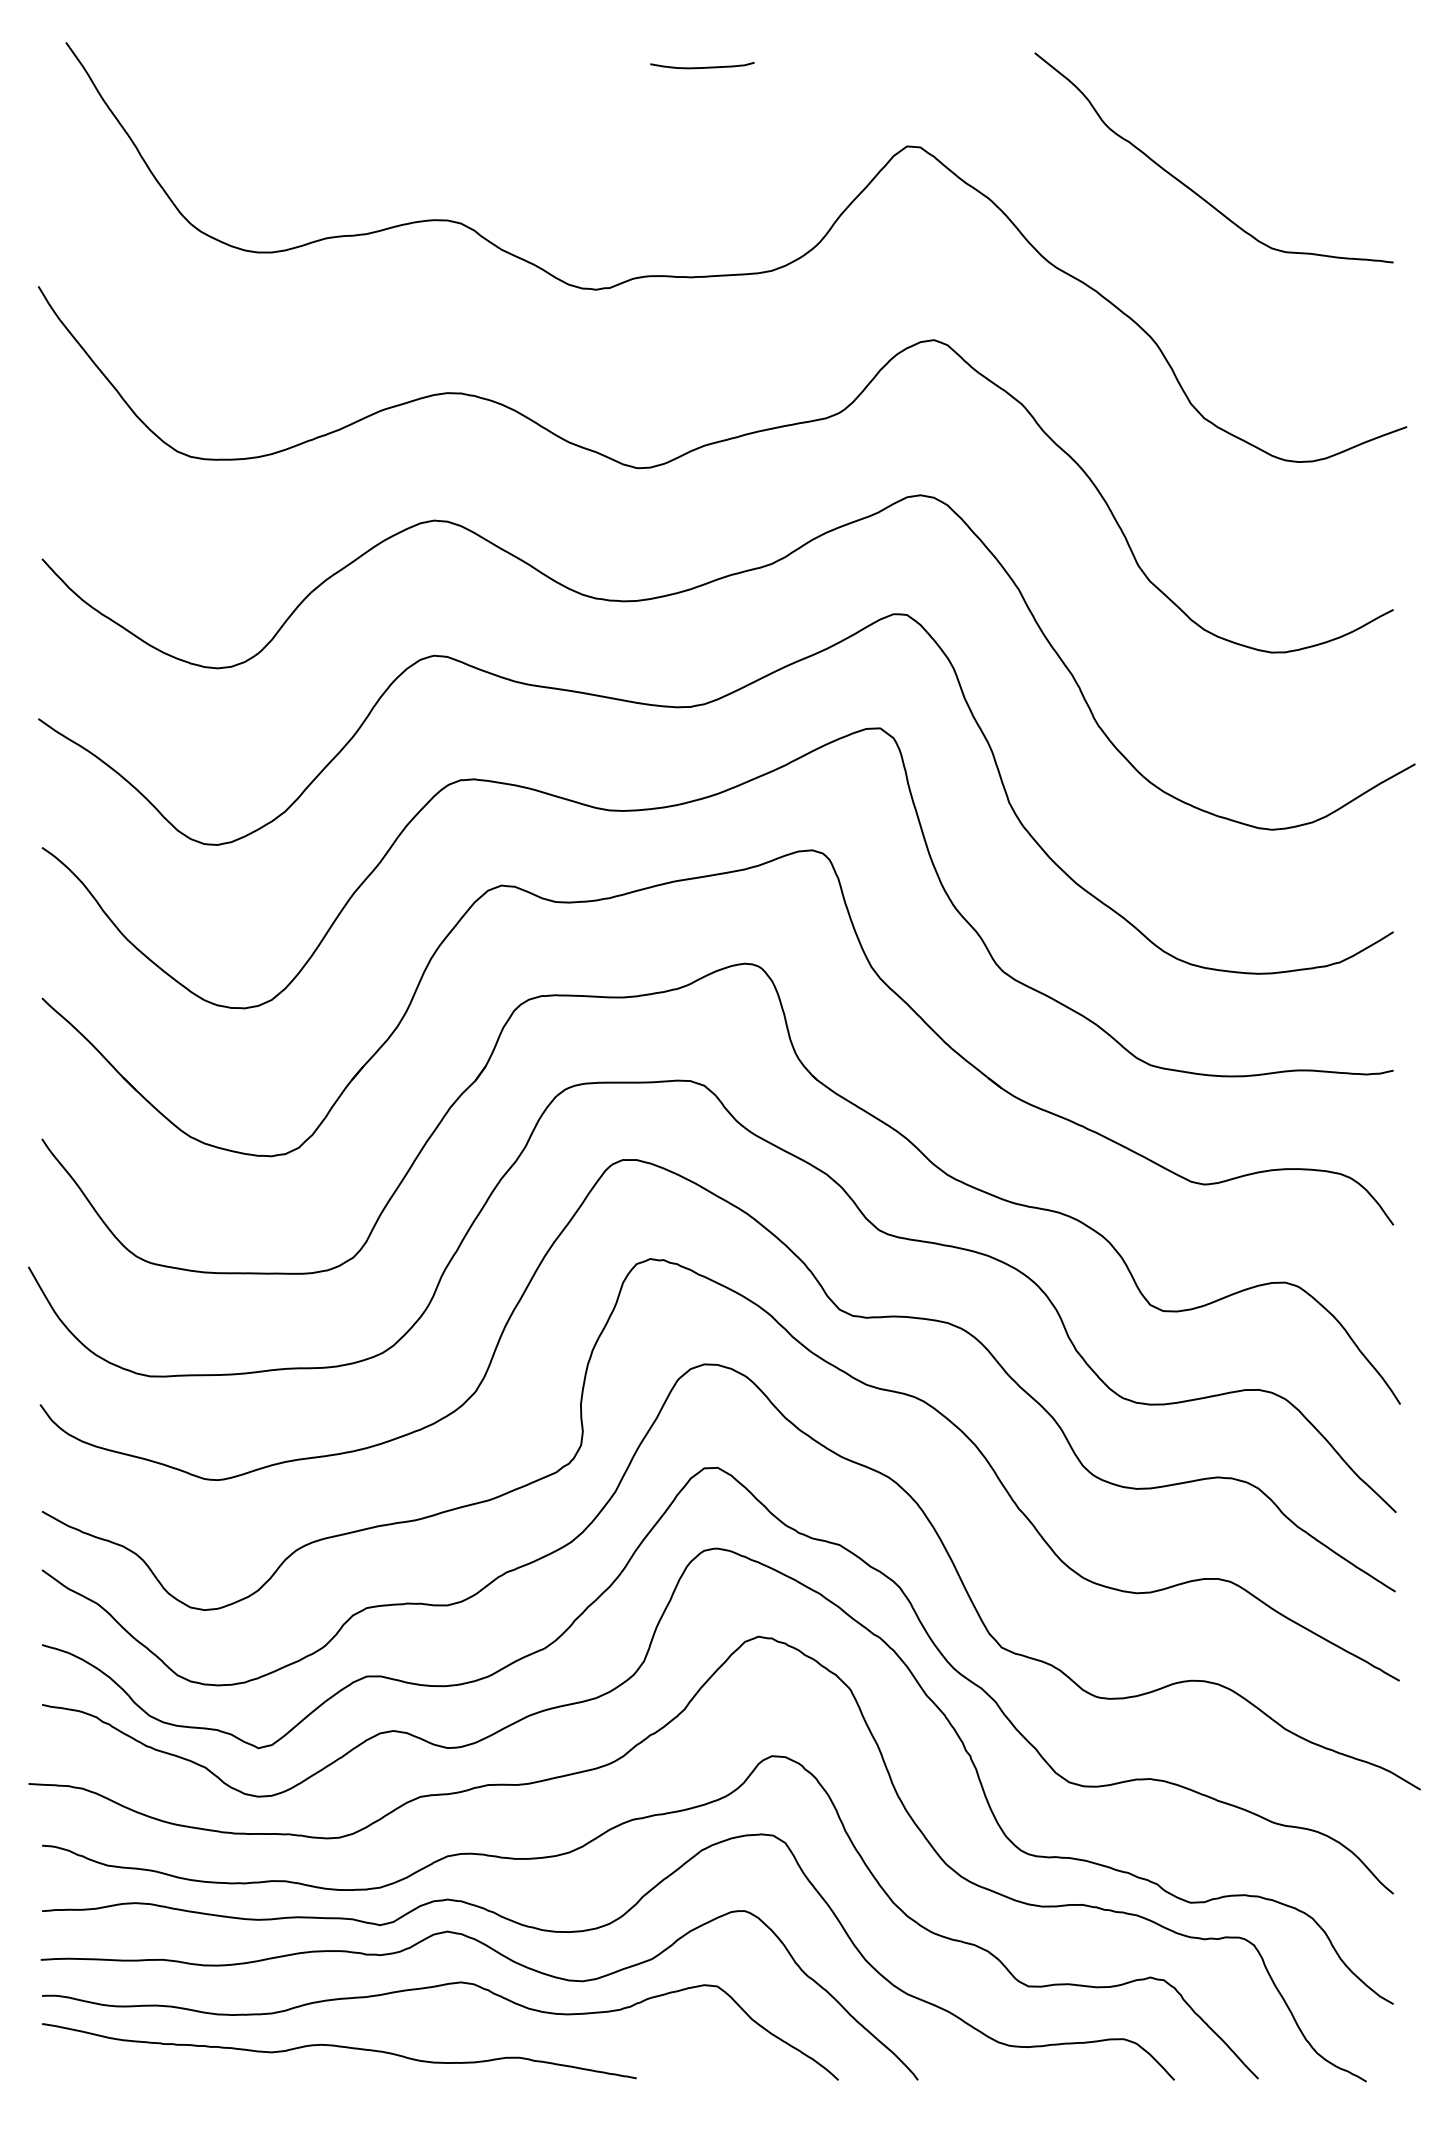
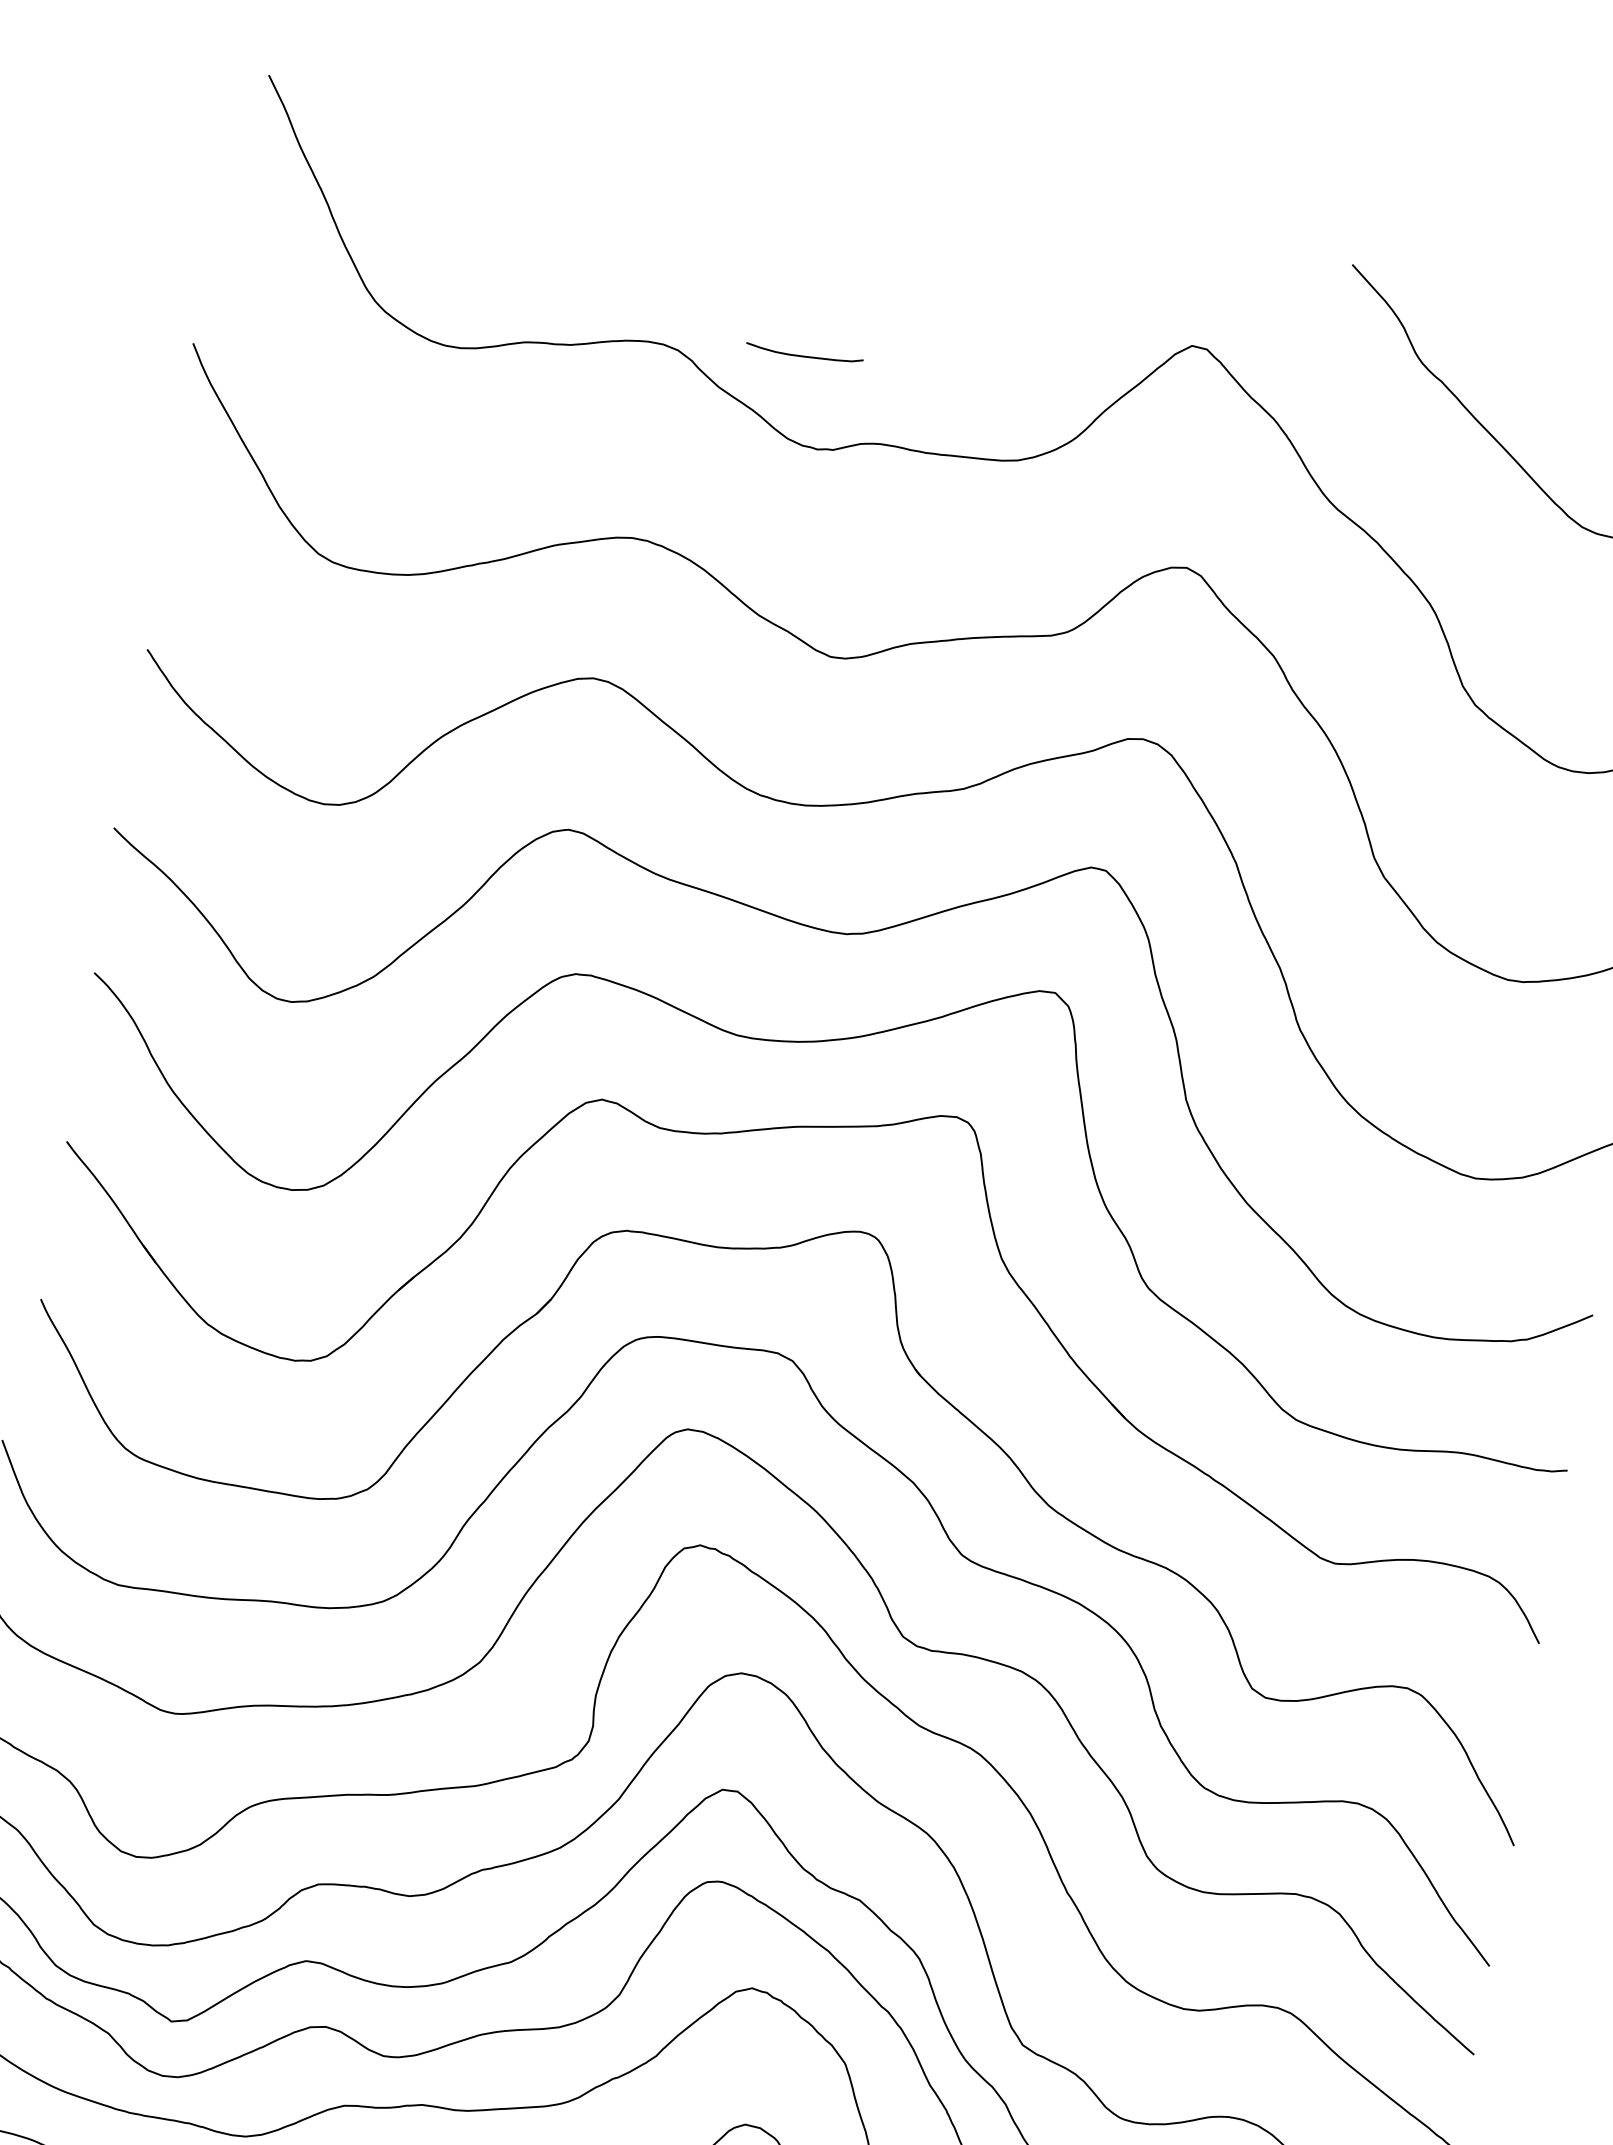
curve: (702, 67) -> (804, 356), moved

